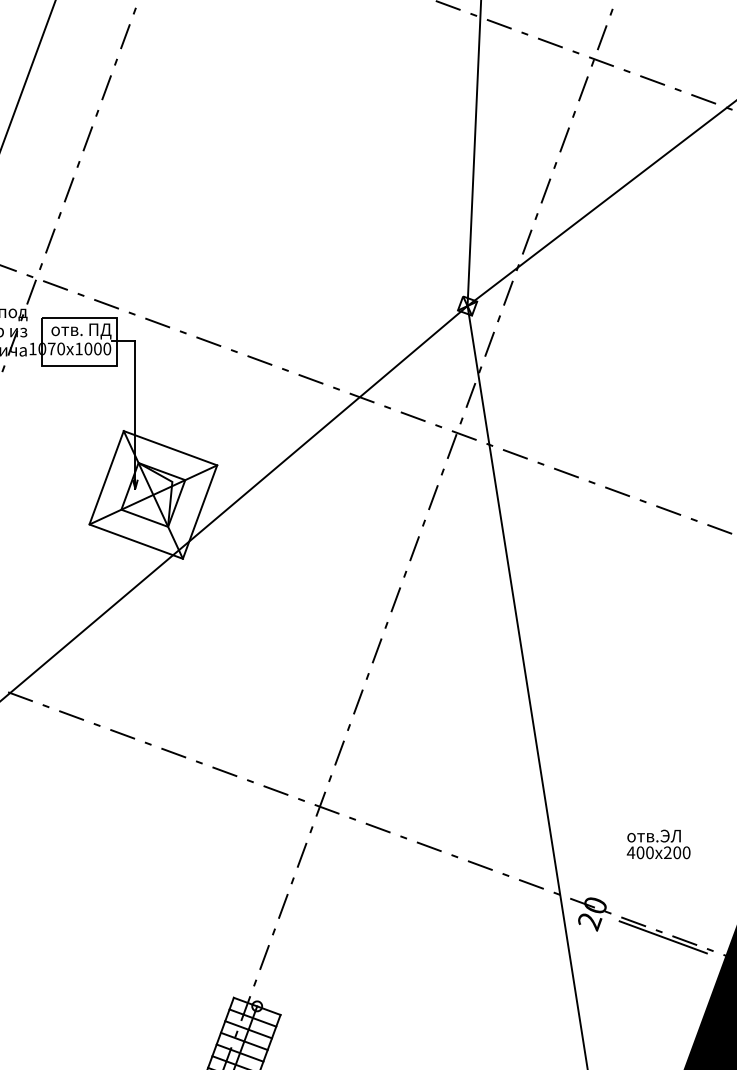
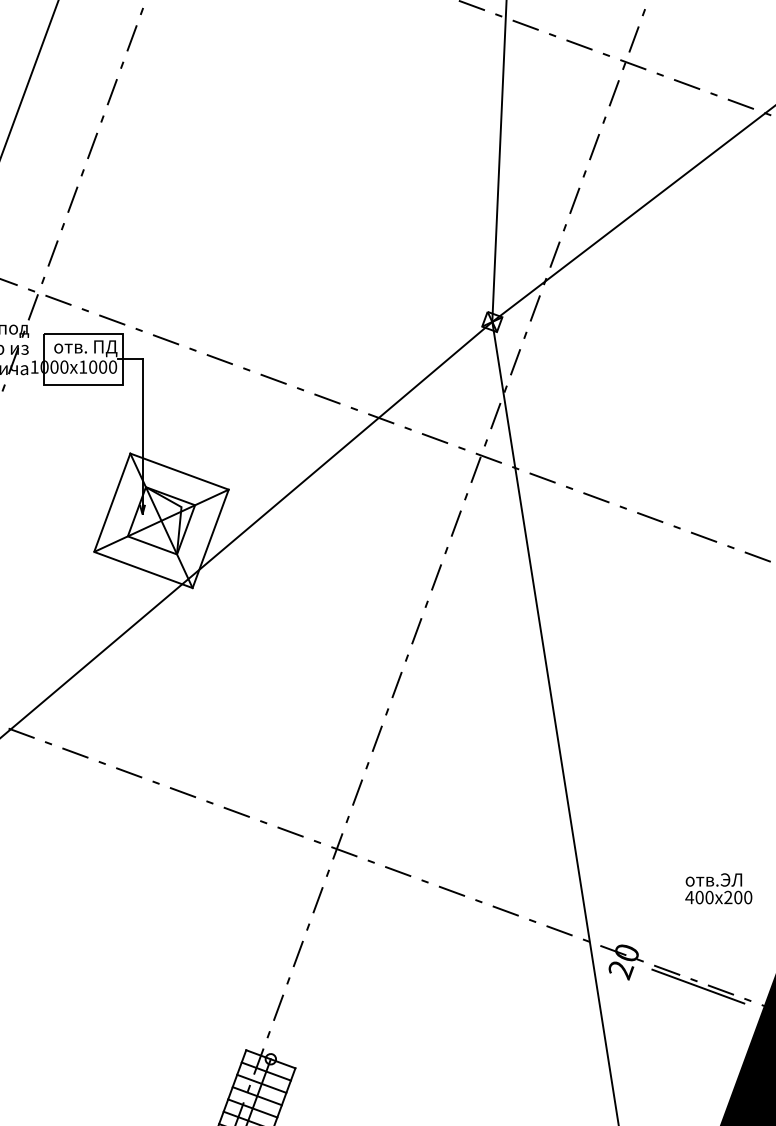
text: (51, 348) -> (54, 366), 1070x1000 -> 1000x1000
text: (658, 844) -> (718, 888), moved

